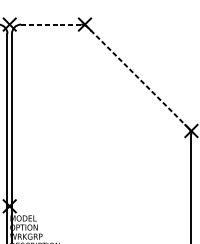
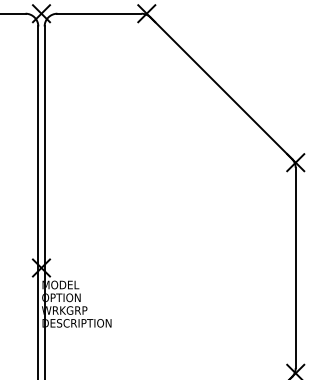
line: (50, 24) -> (98, 13), dashed -> solid
line: (137, 77) -> (220, 87), dashed -> solid

